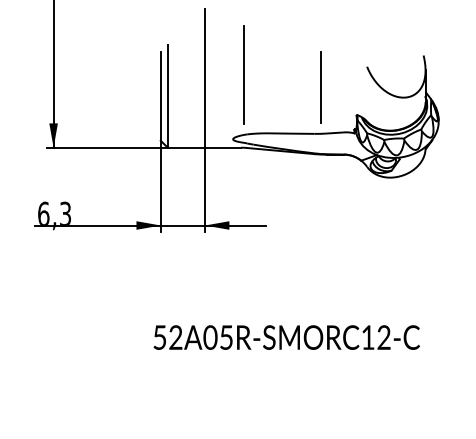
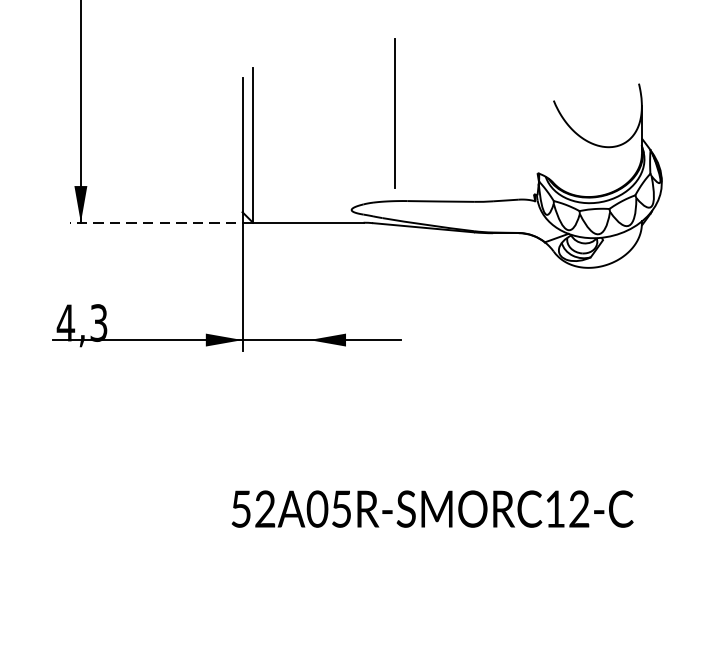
line: (243, 74) -> (394, 112), moved
line: (320, 87) -> (483, 131), removed
line: (205, 120) -> (309, 181), removed
line: (107, 147) -> (162, 222), solid -> dashed
text: (43, 212) -> (65, 320), 6,3 -> 4,3

